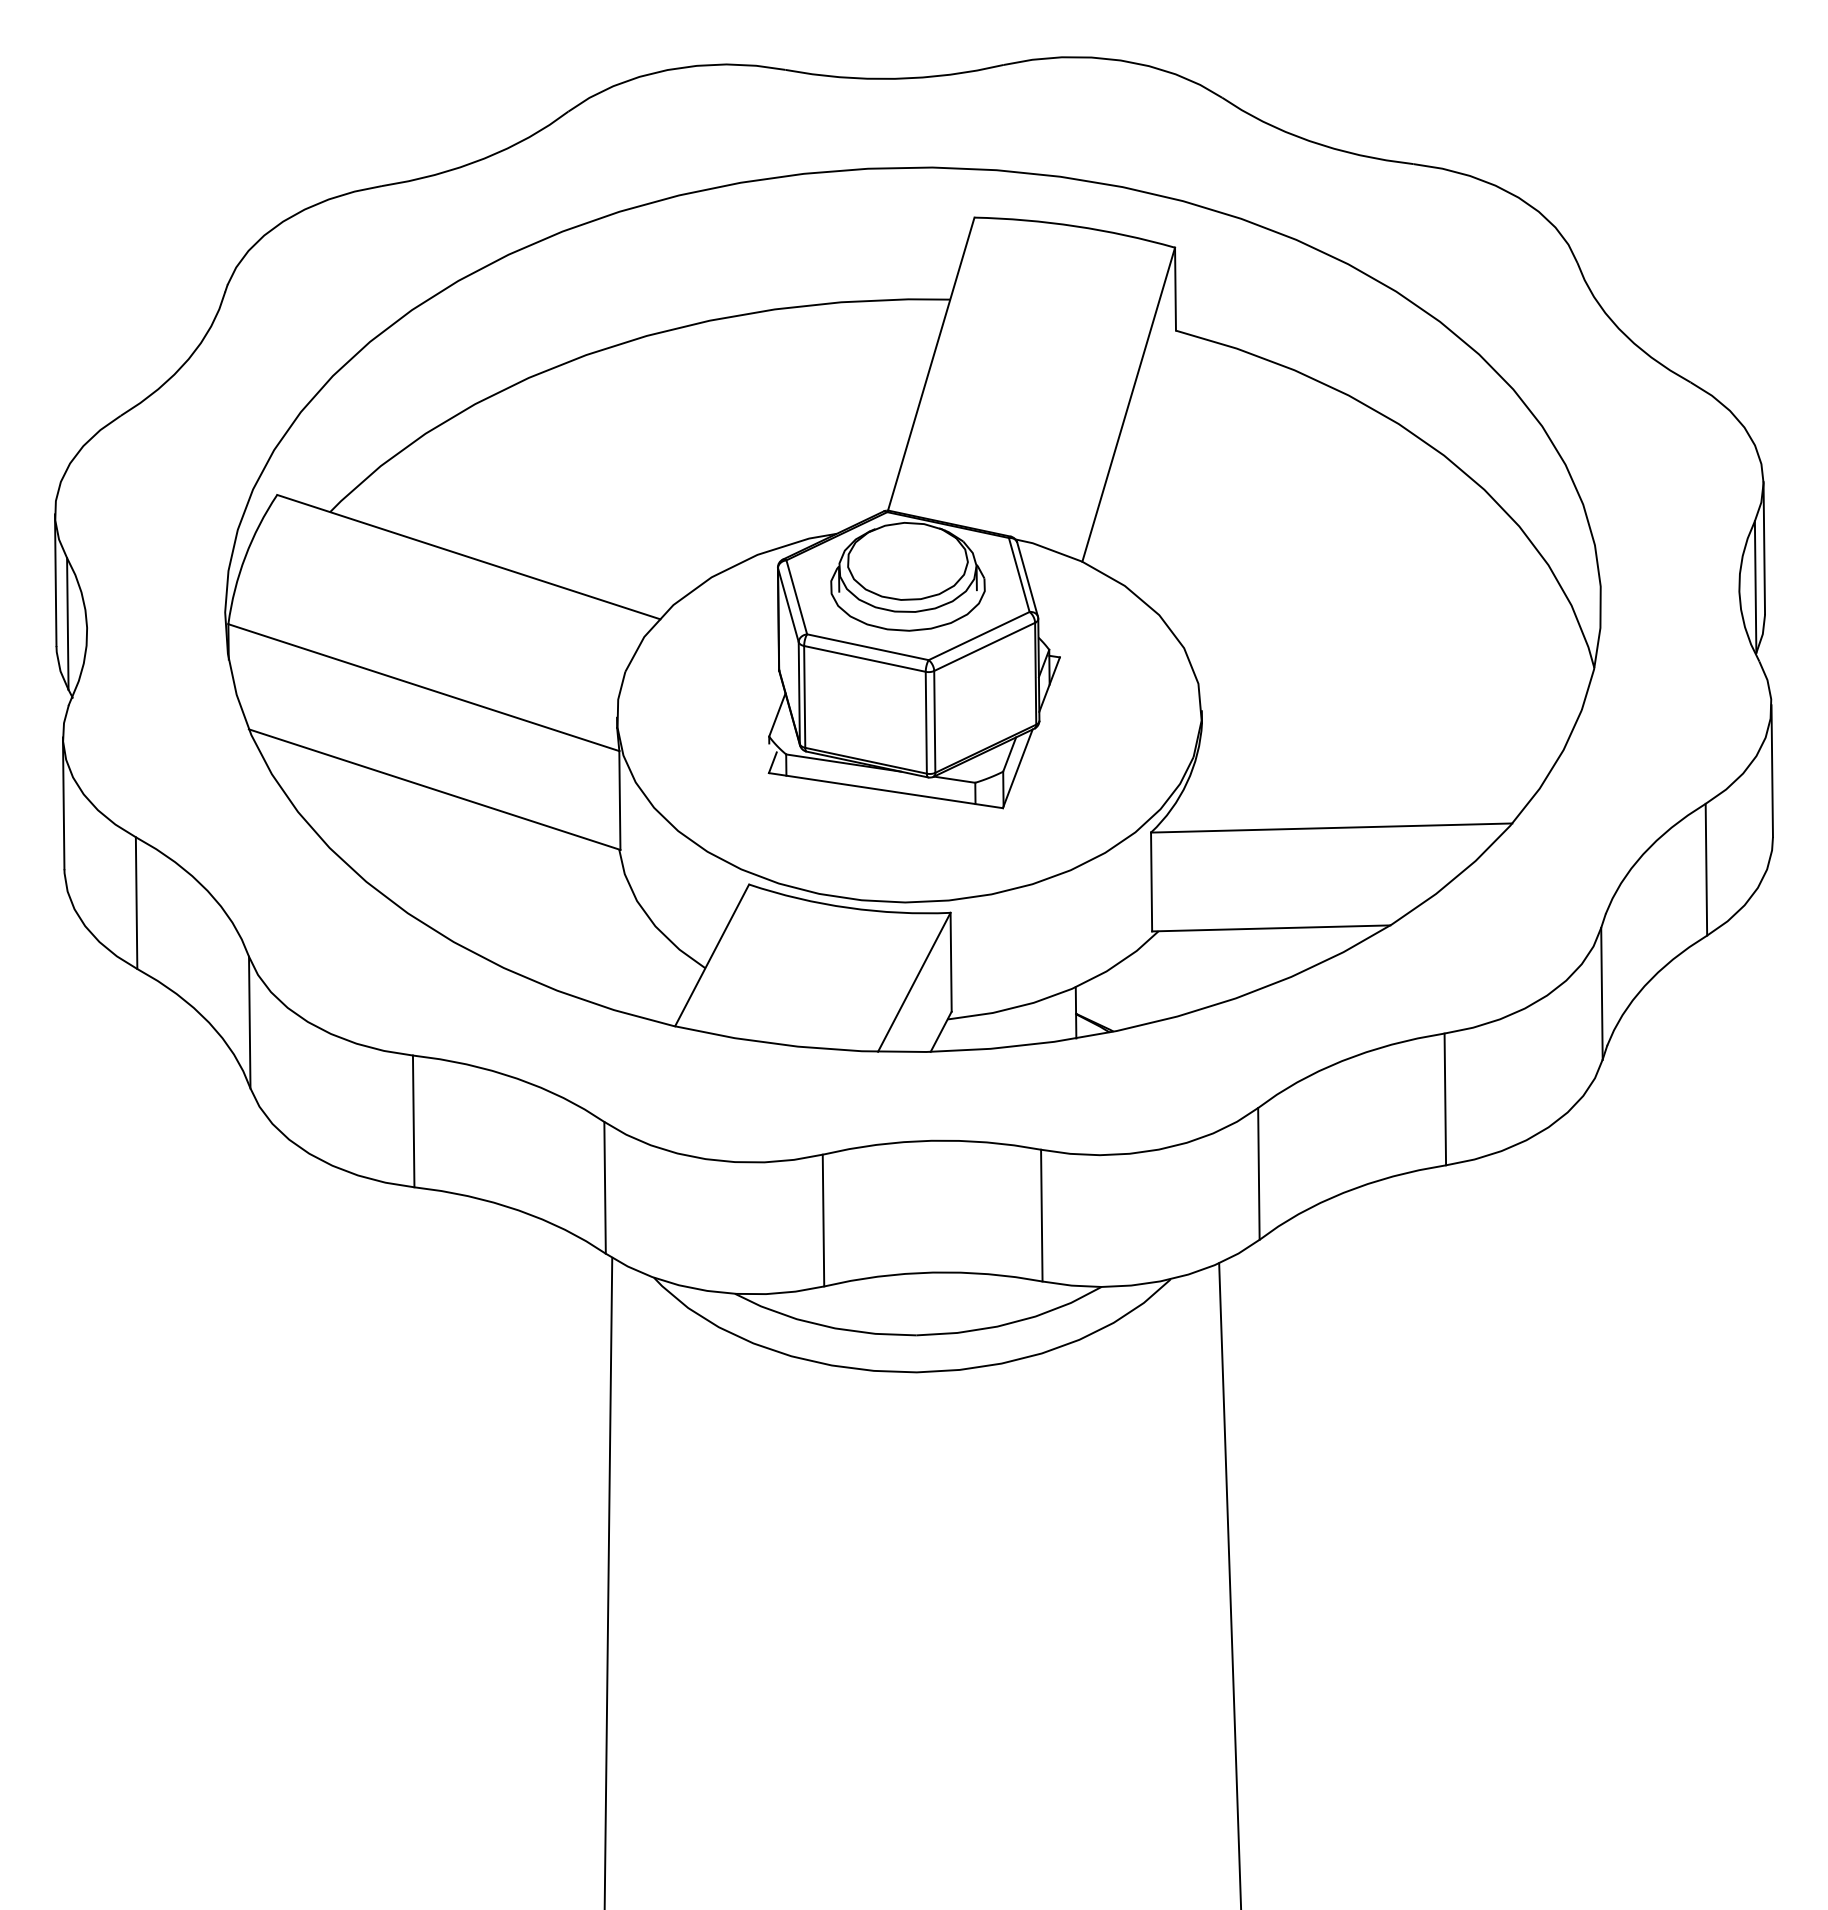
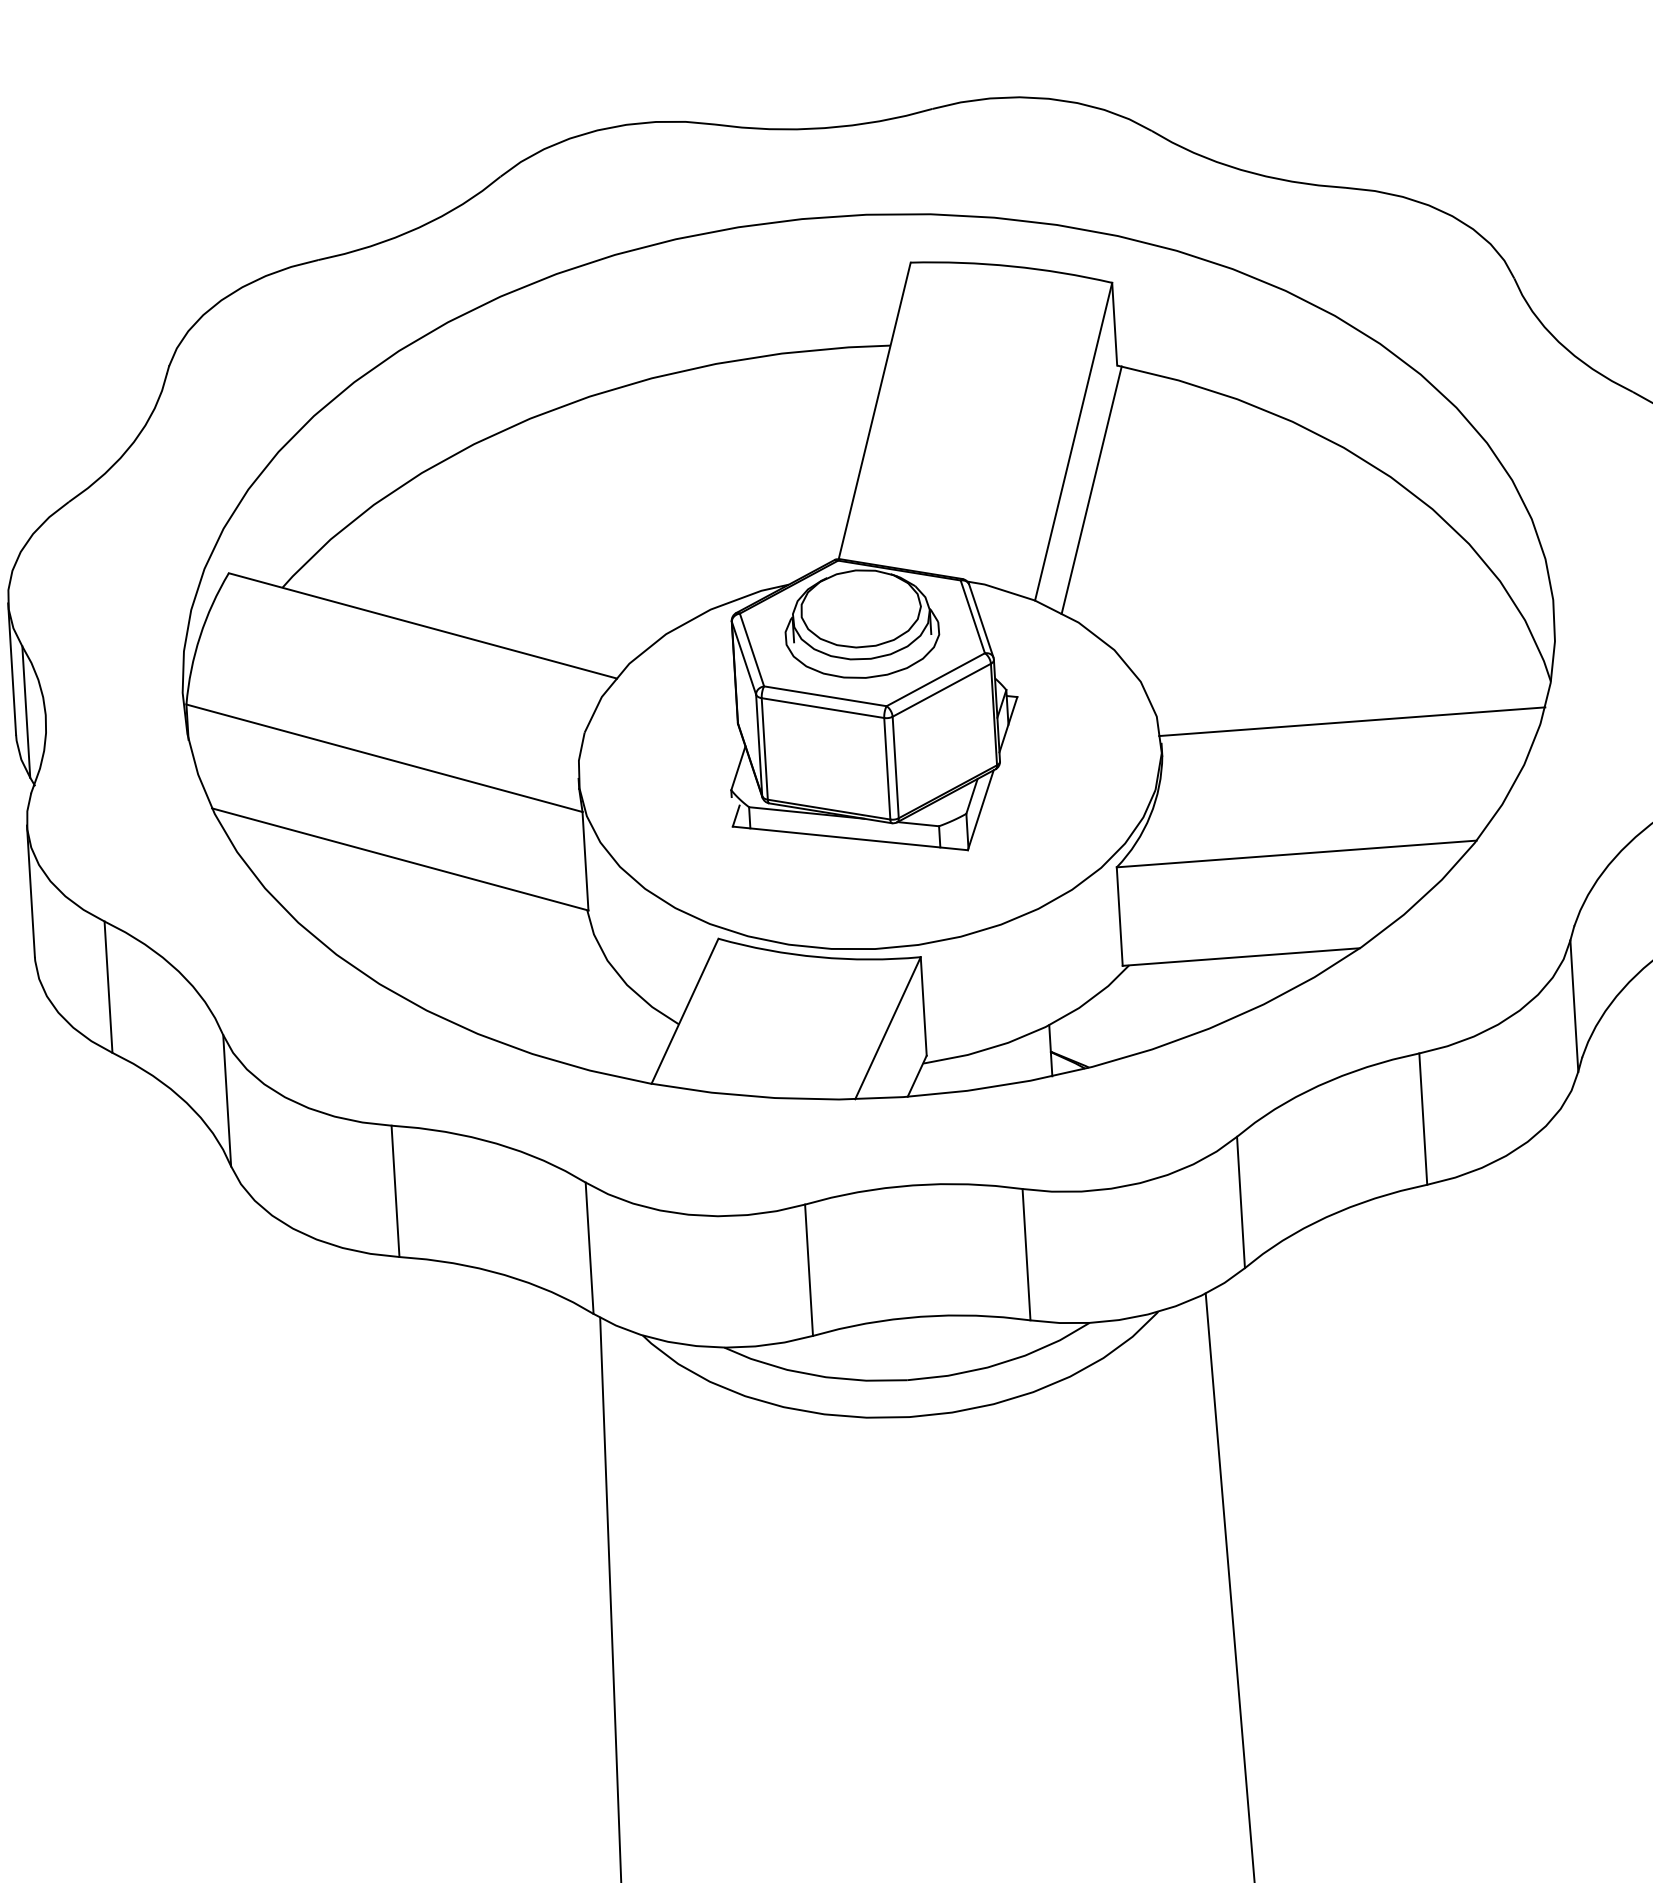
line: (1144, 453) -> (1091, 489), added
line: (1393, 698) -> (1352, 721), added

